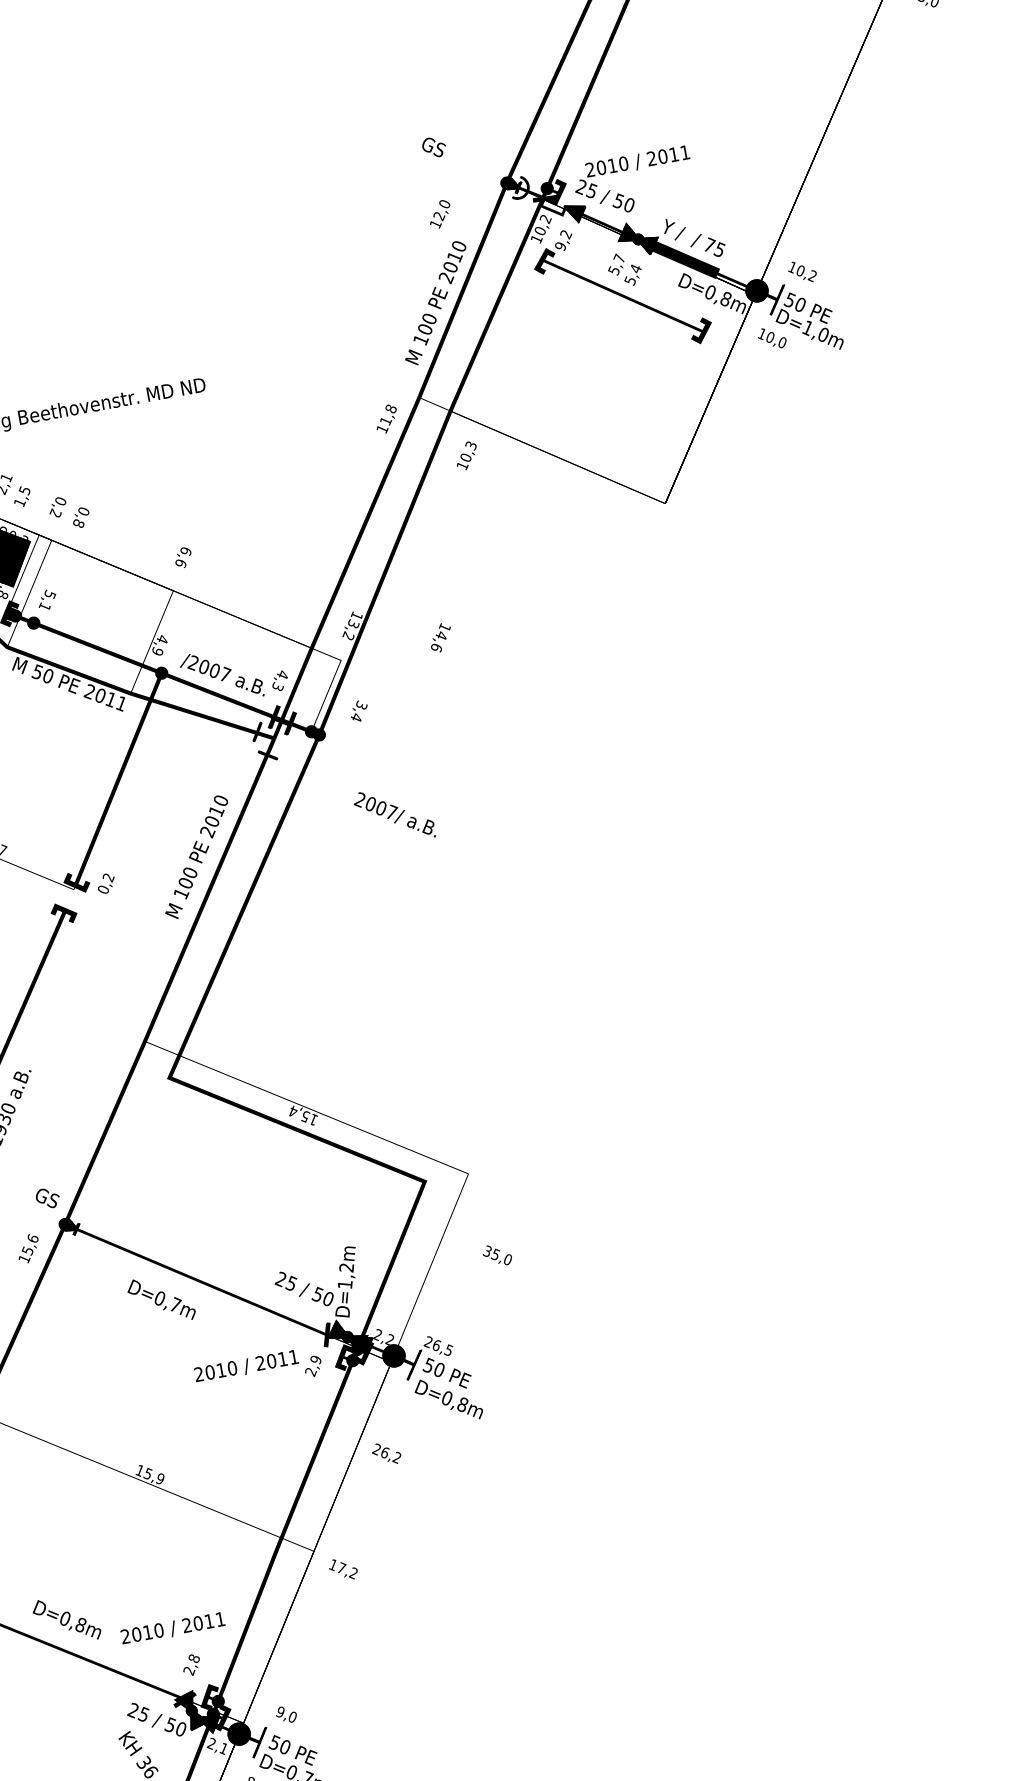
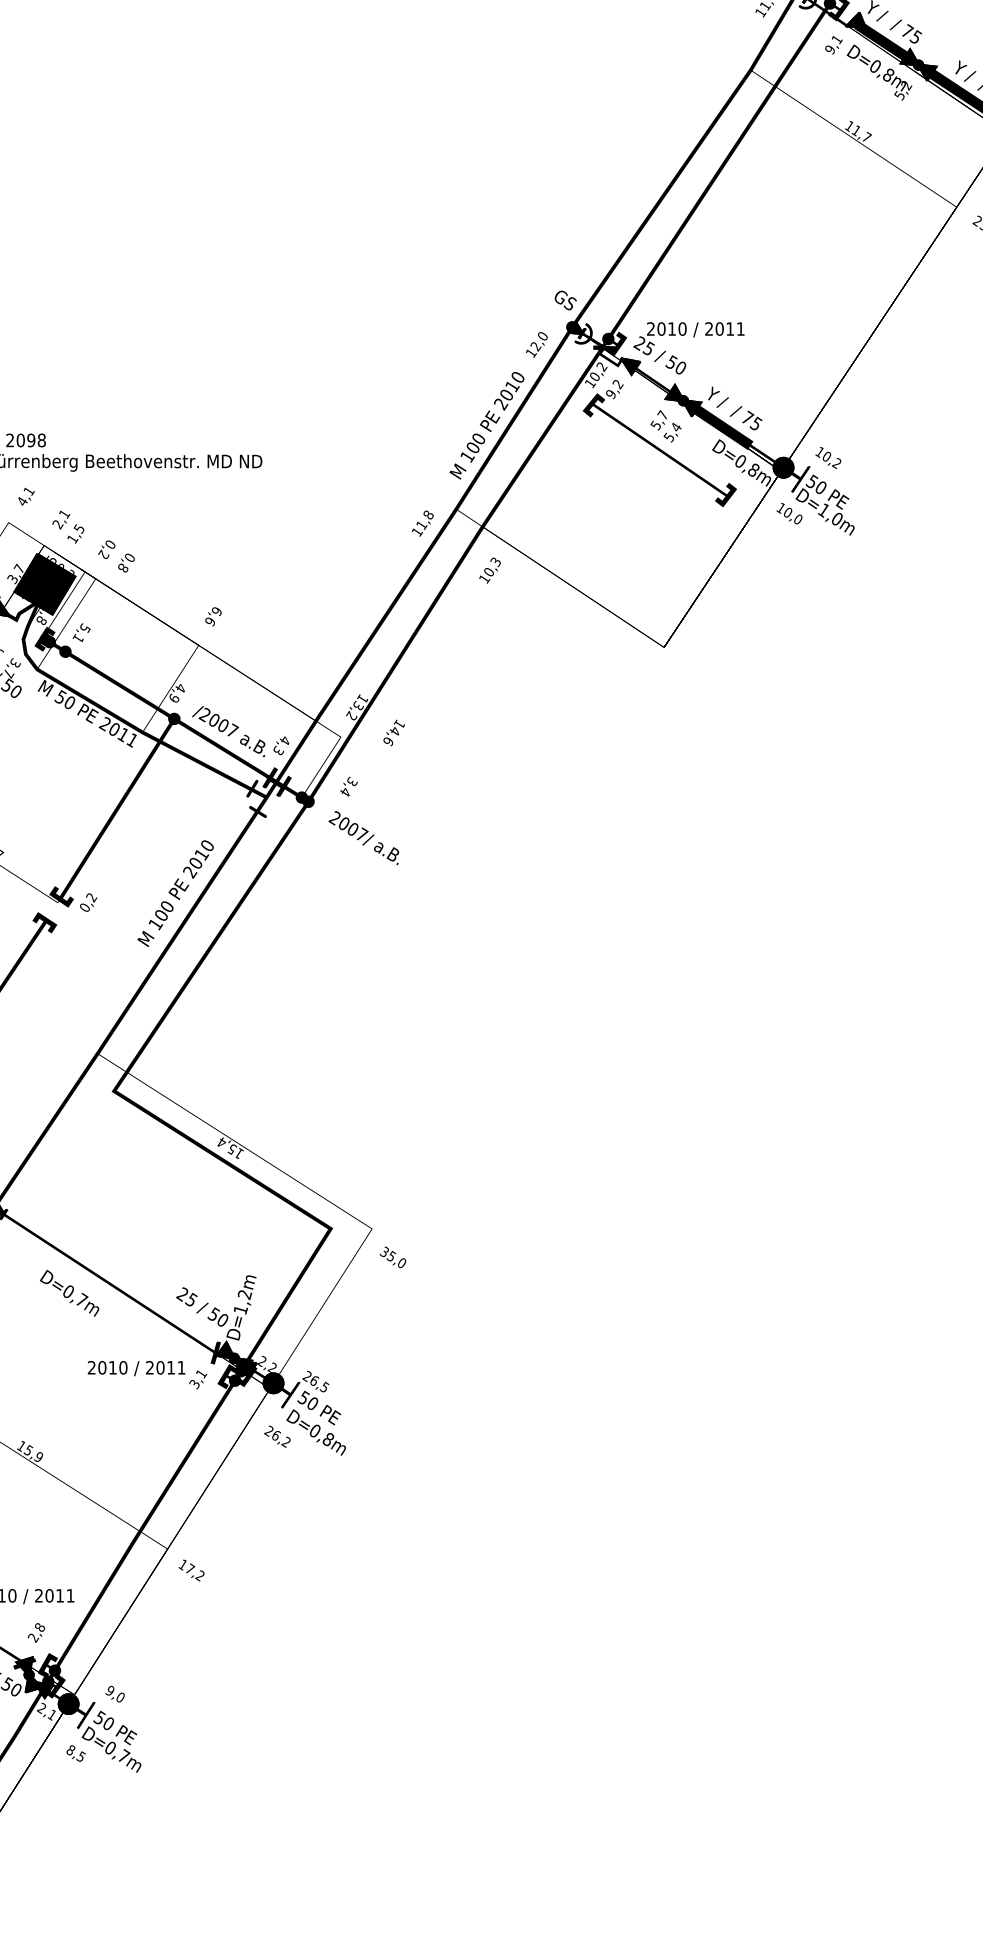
text: (434, 147) -> (565, 300), moved
text: (439, 214) -> (536, 344), moved
text: (440, 637) -> (393, 732), moved
text: (394, 815) -> (363, 838), moved
text: (496, 1254) -> (392, 1256), moved
text: (314, 1366) -> (198, 1379), 2,9 -> 3,1
text: (386, 1453) -> (277, 1436), moved

